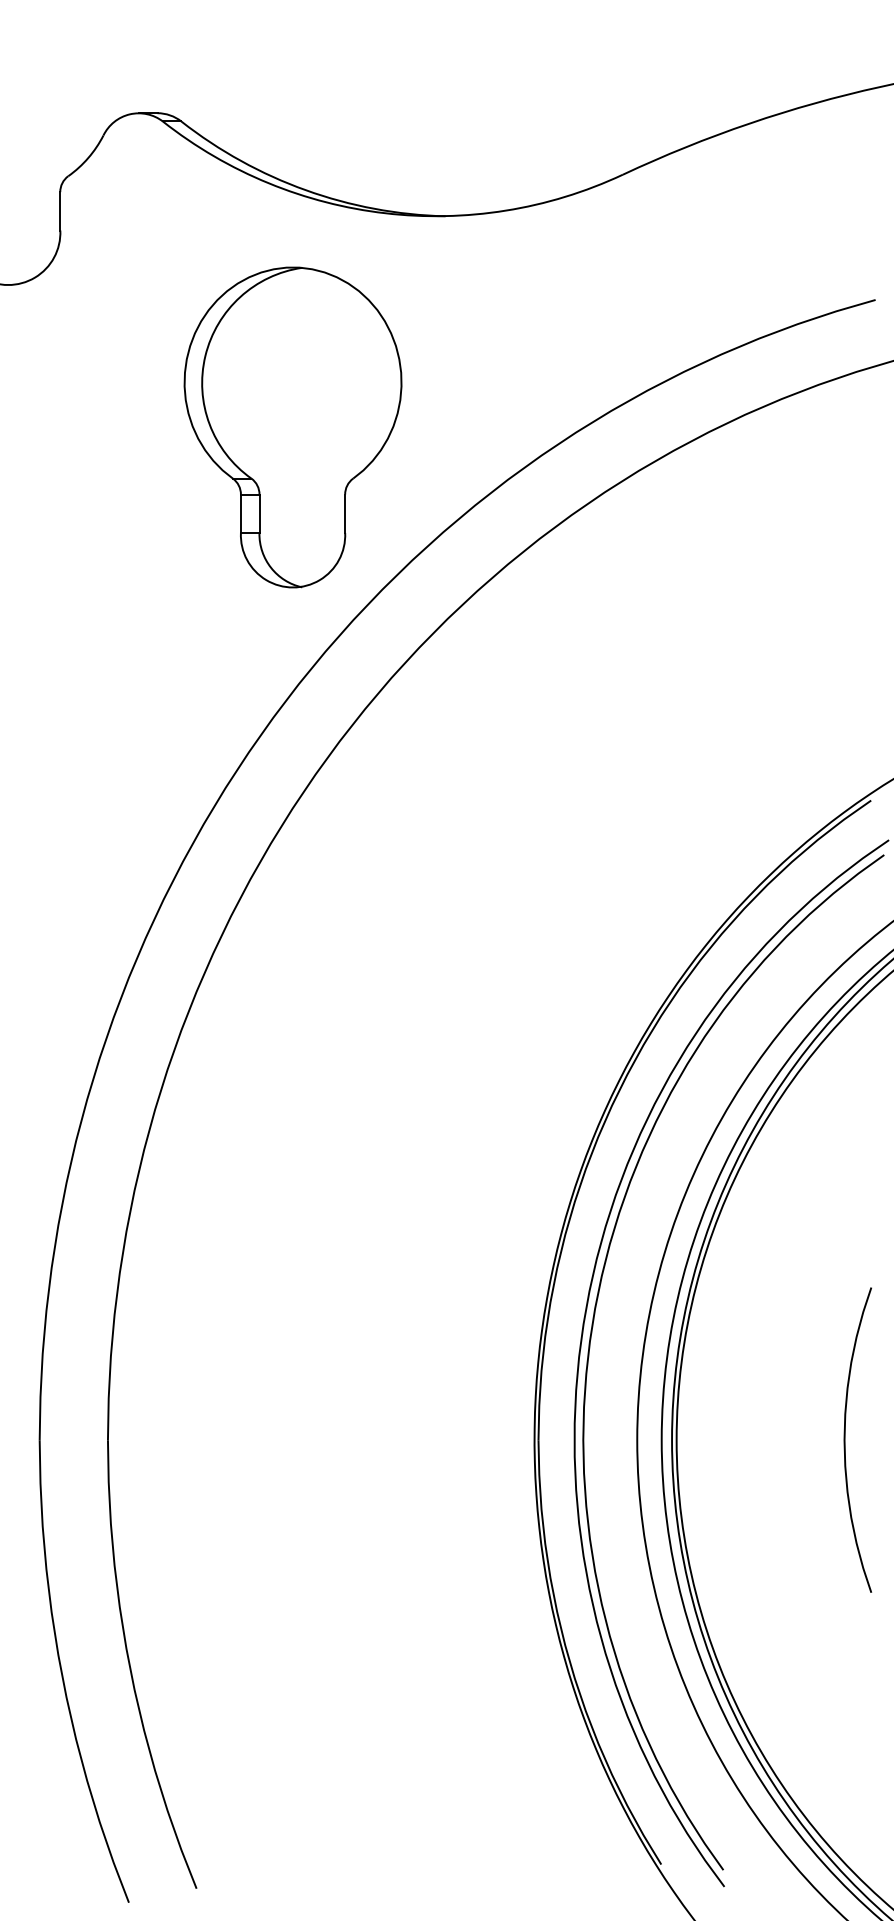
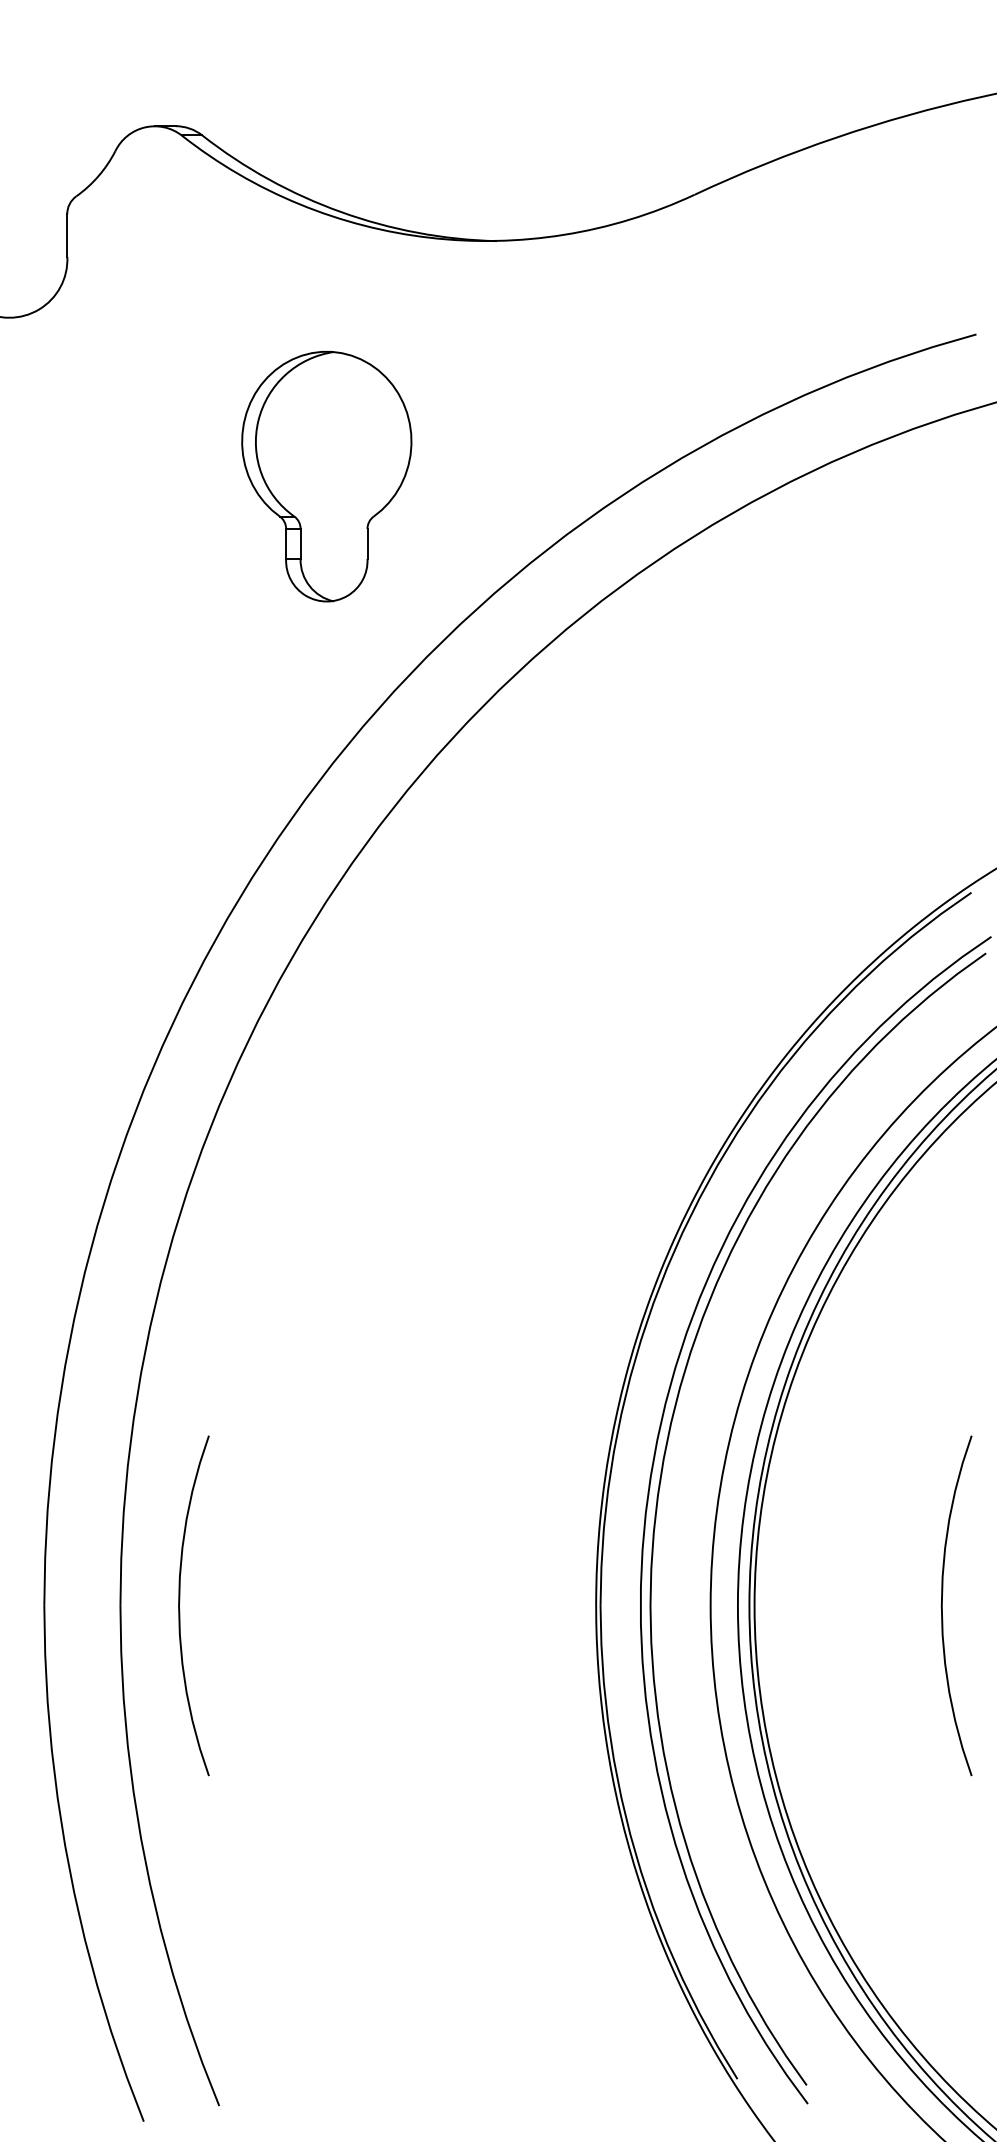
part: (292, 427) -> (326, 476), size x0.7
curve: (161, 1439) -> (180, 1605), added

